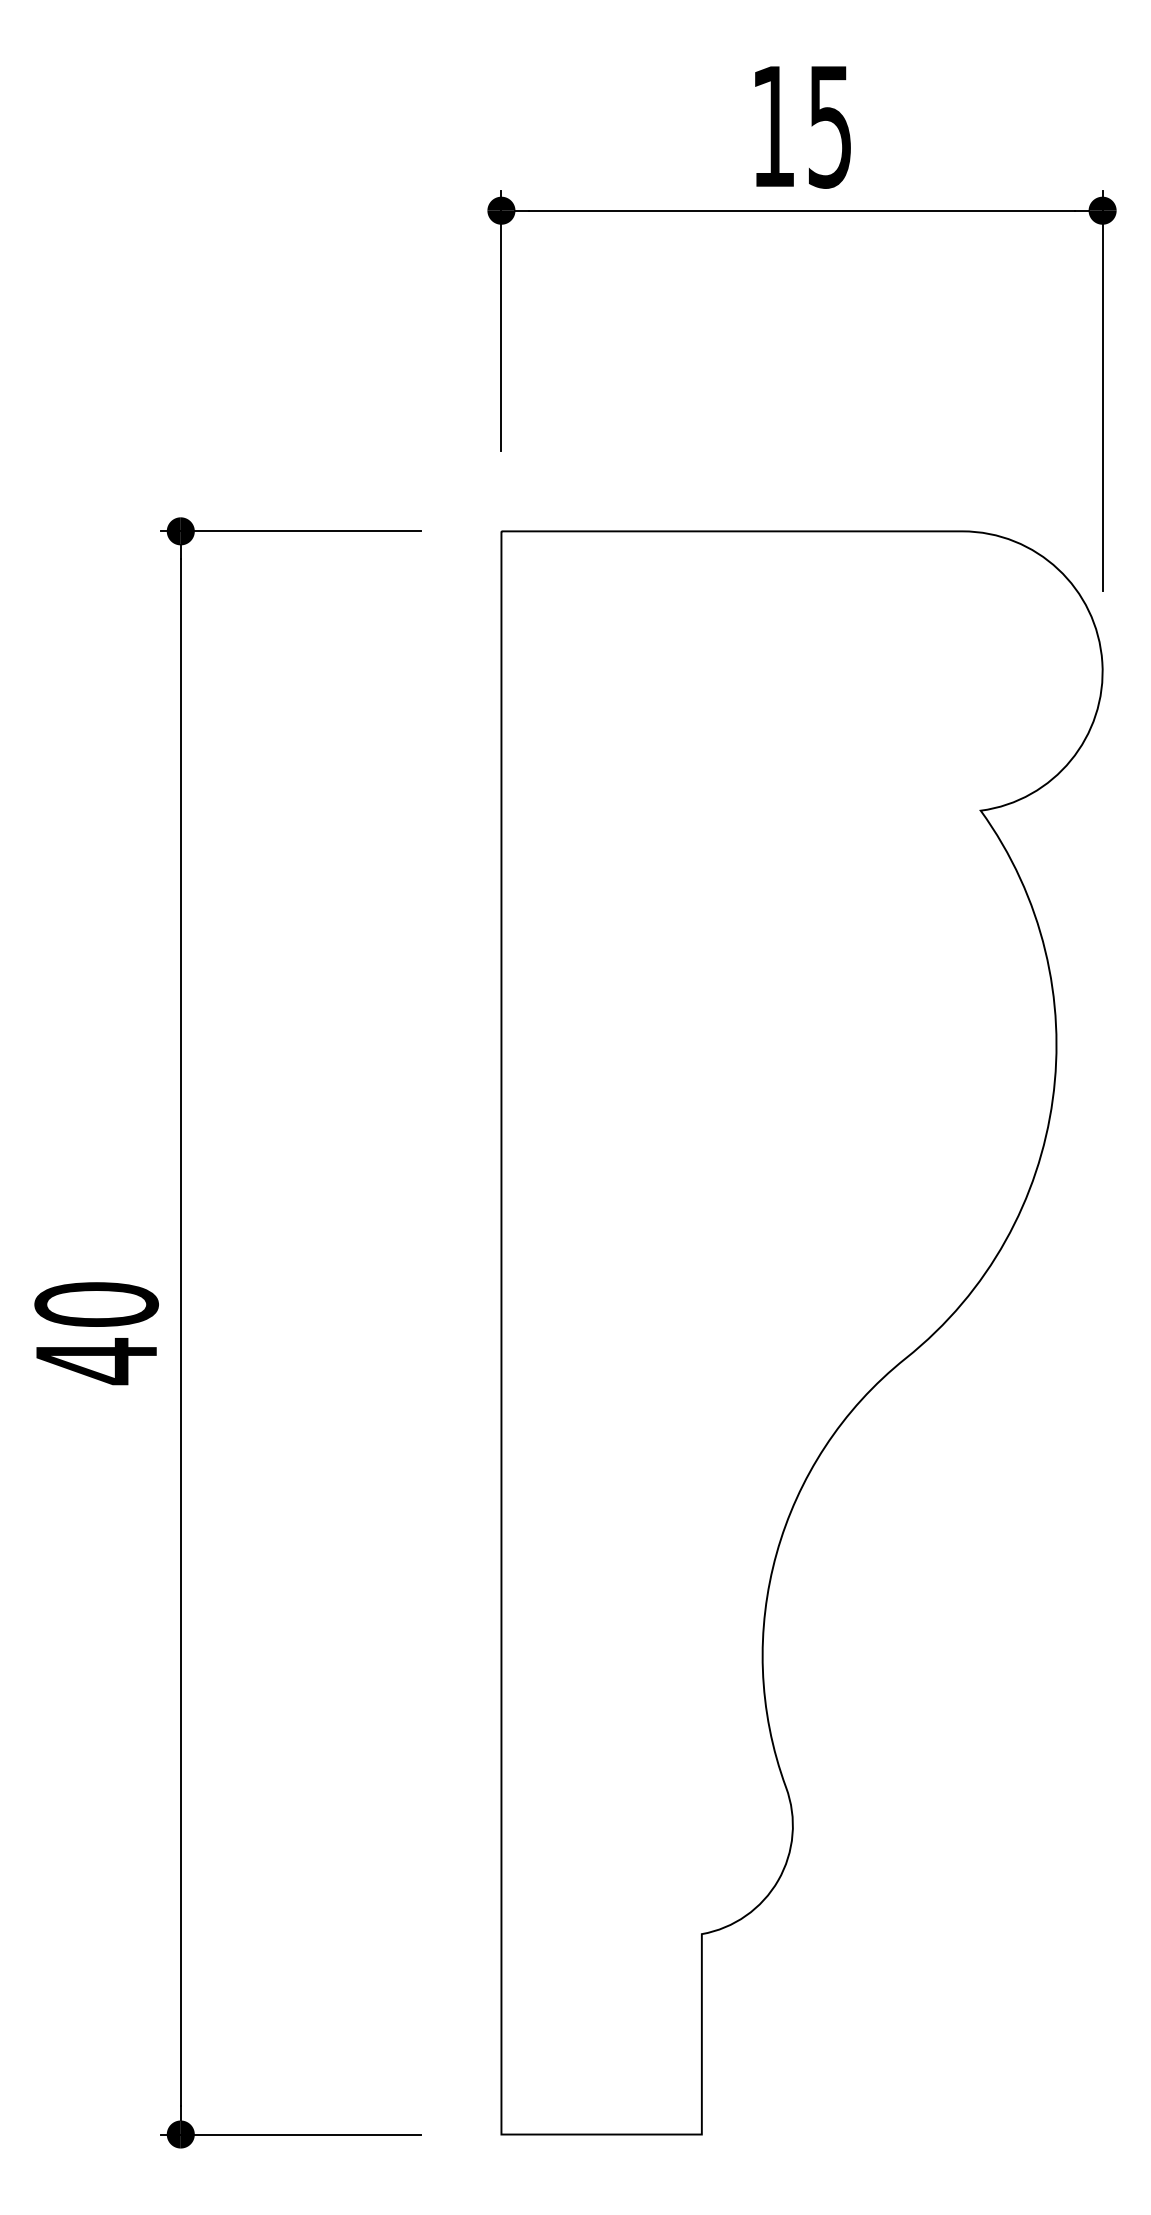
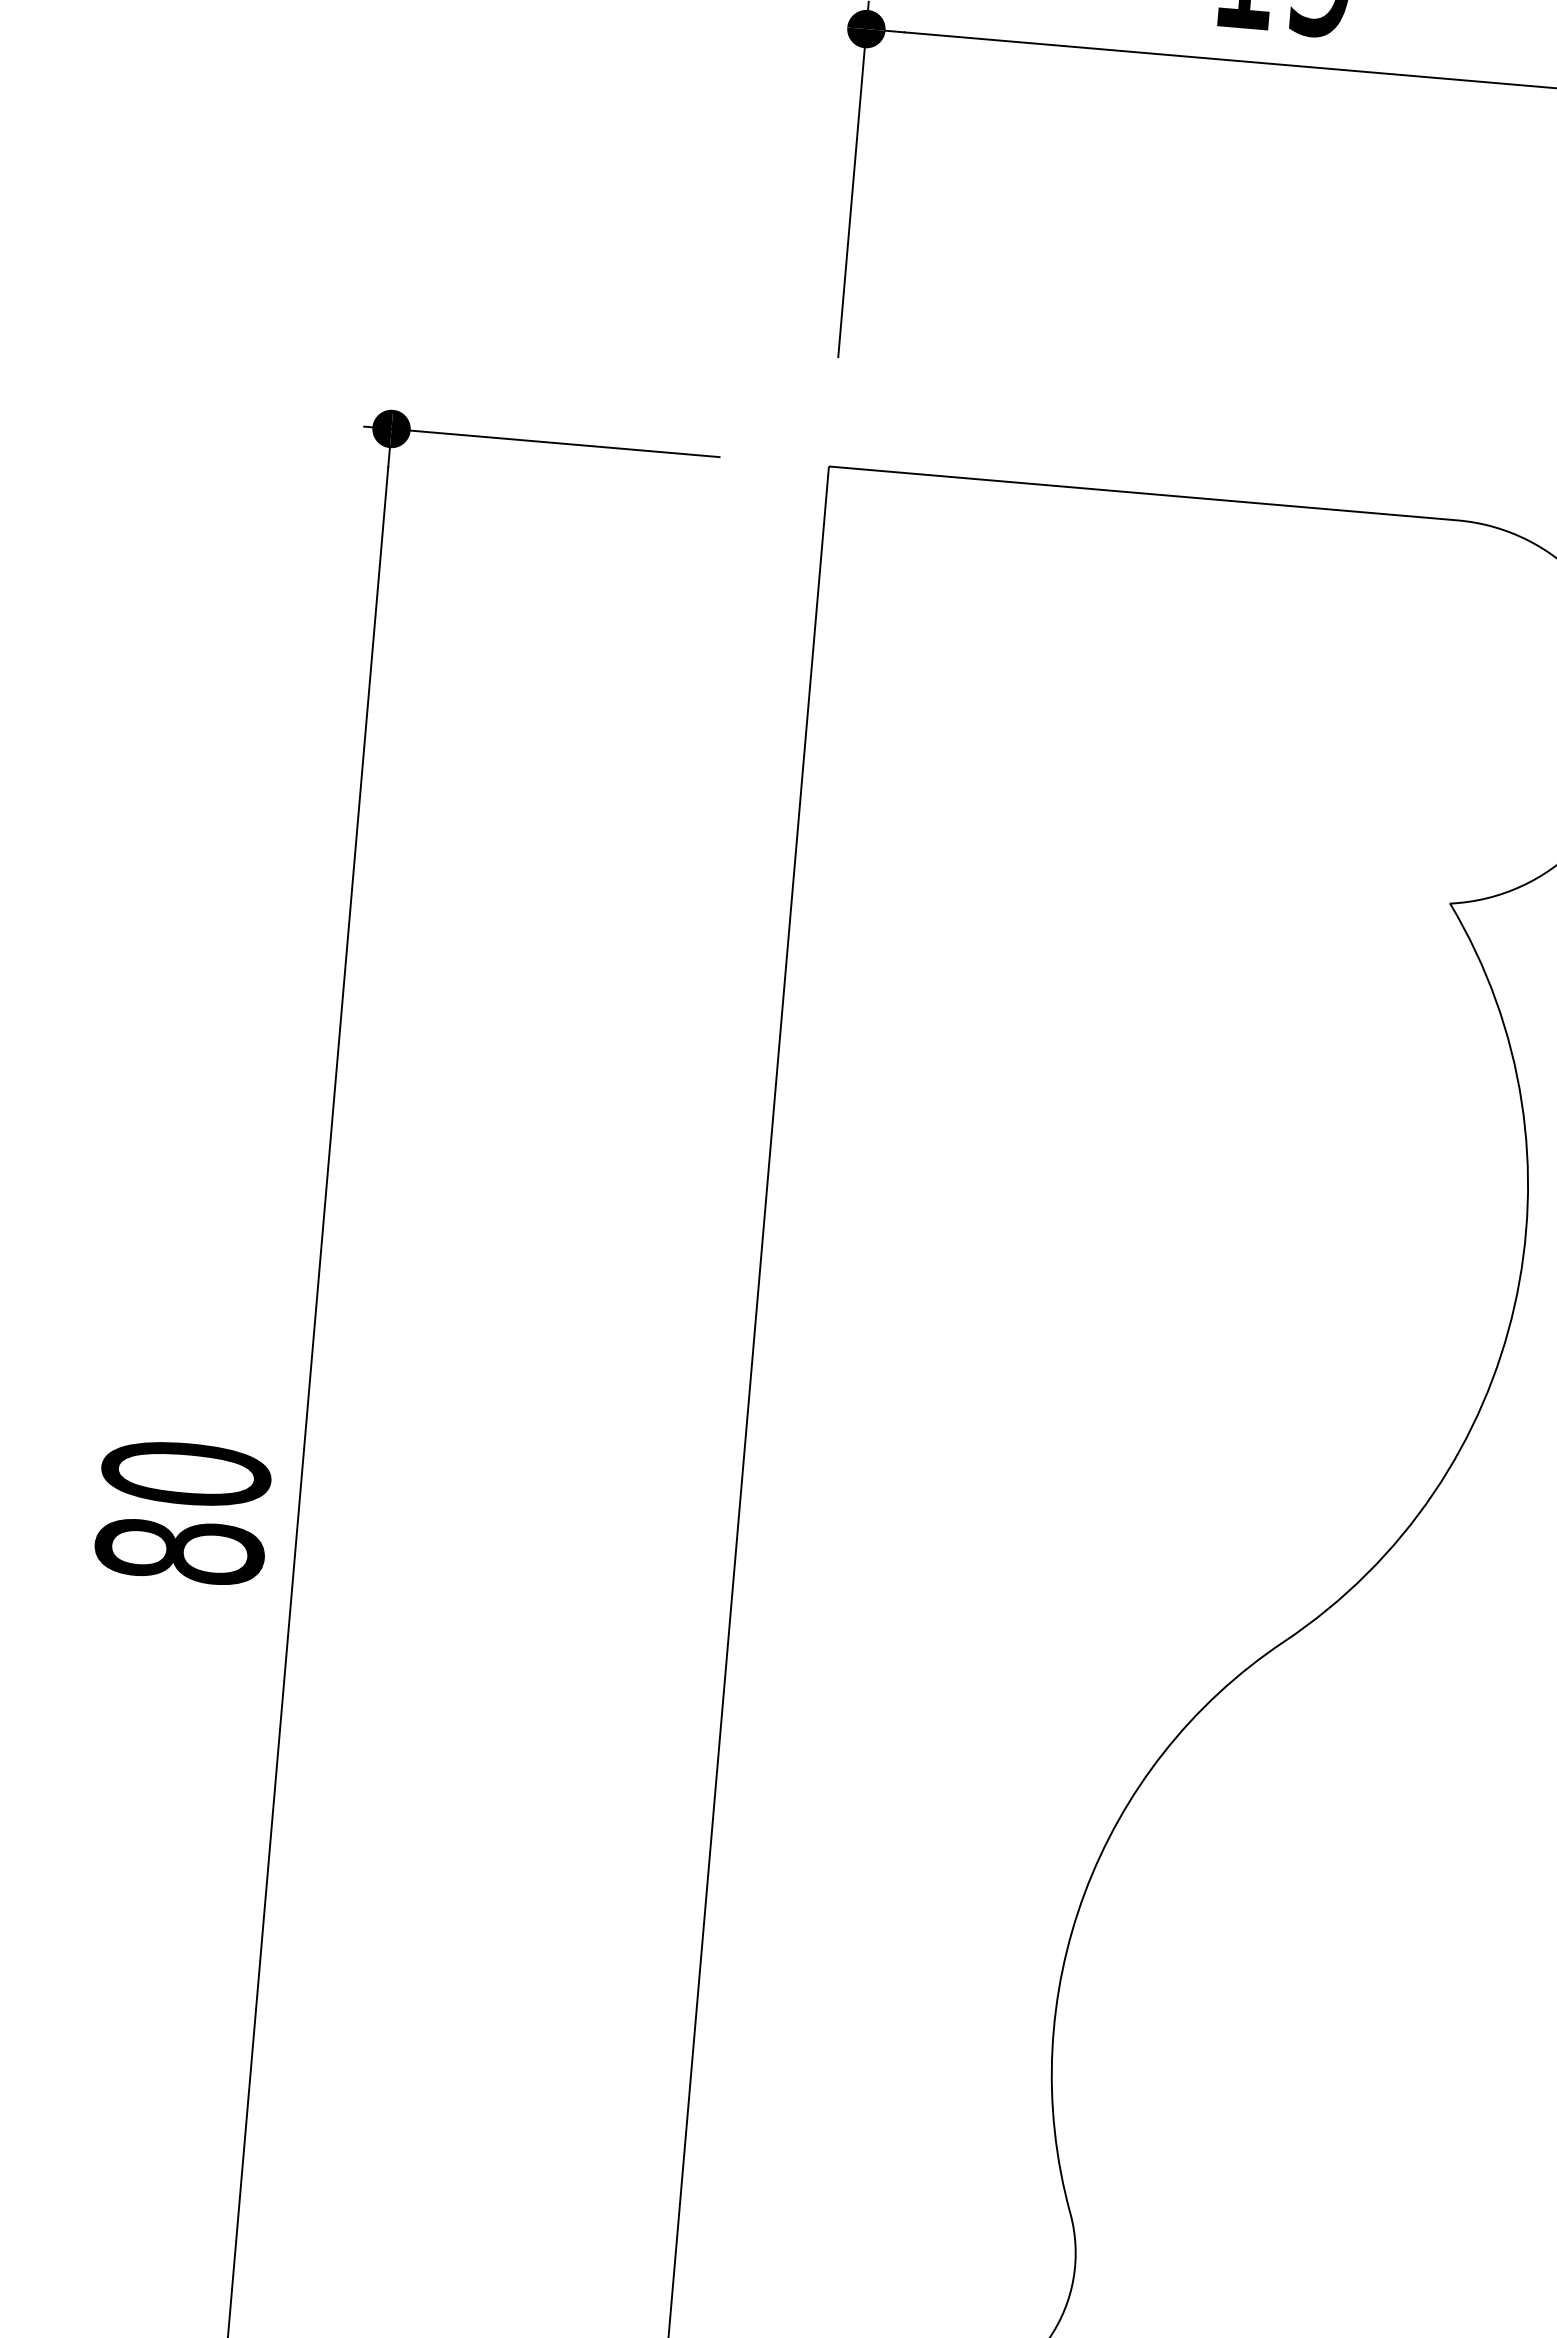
text: (96, 1361) -> (179, 1551), 40 -> 80

